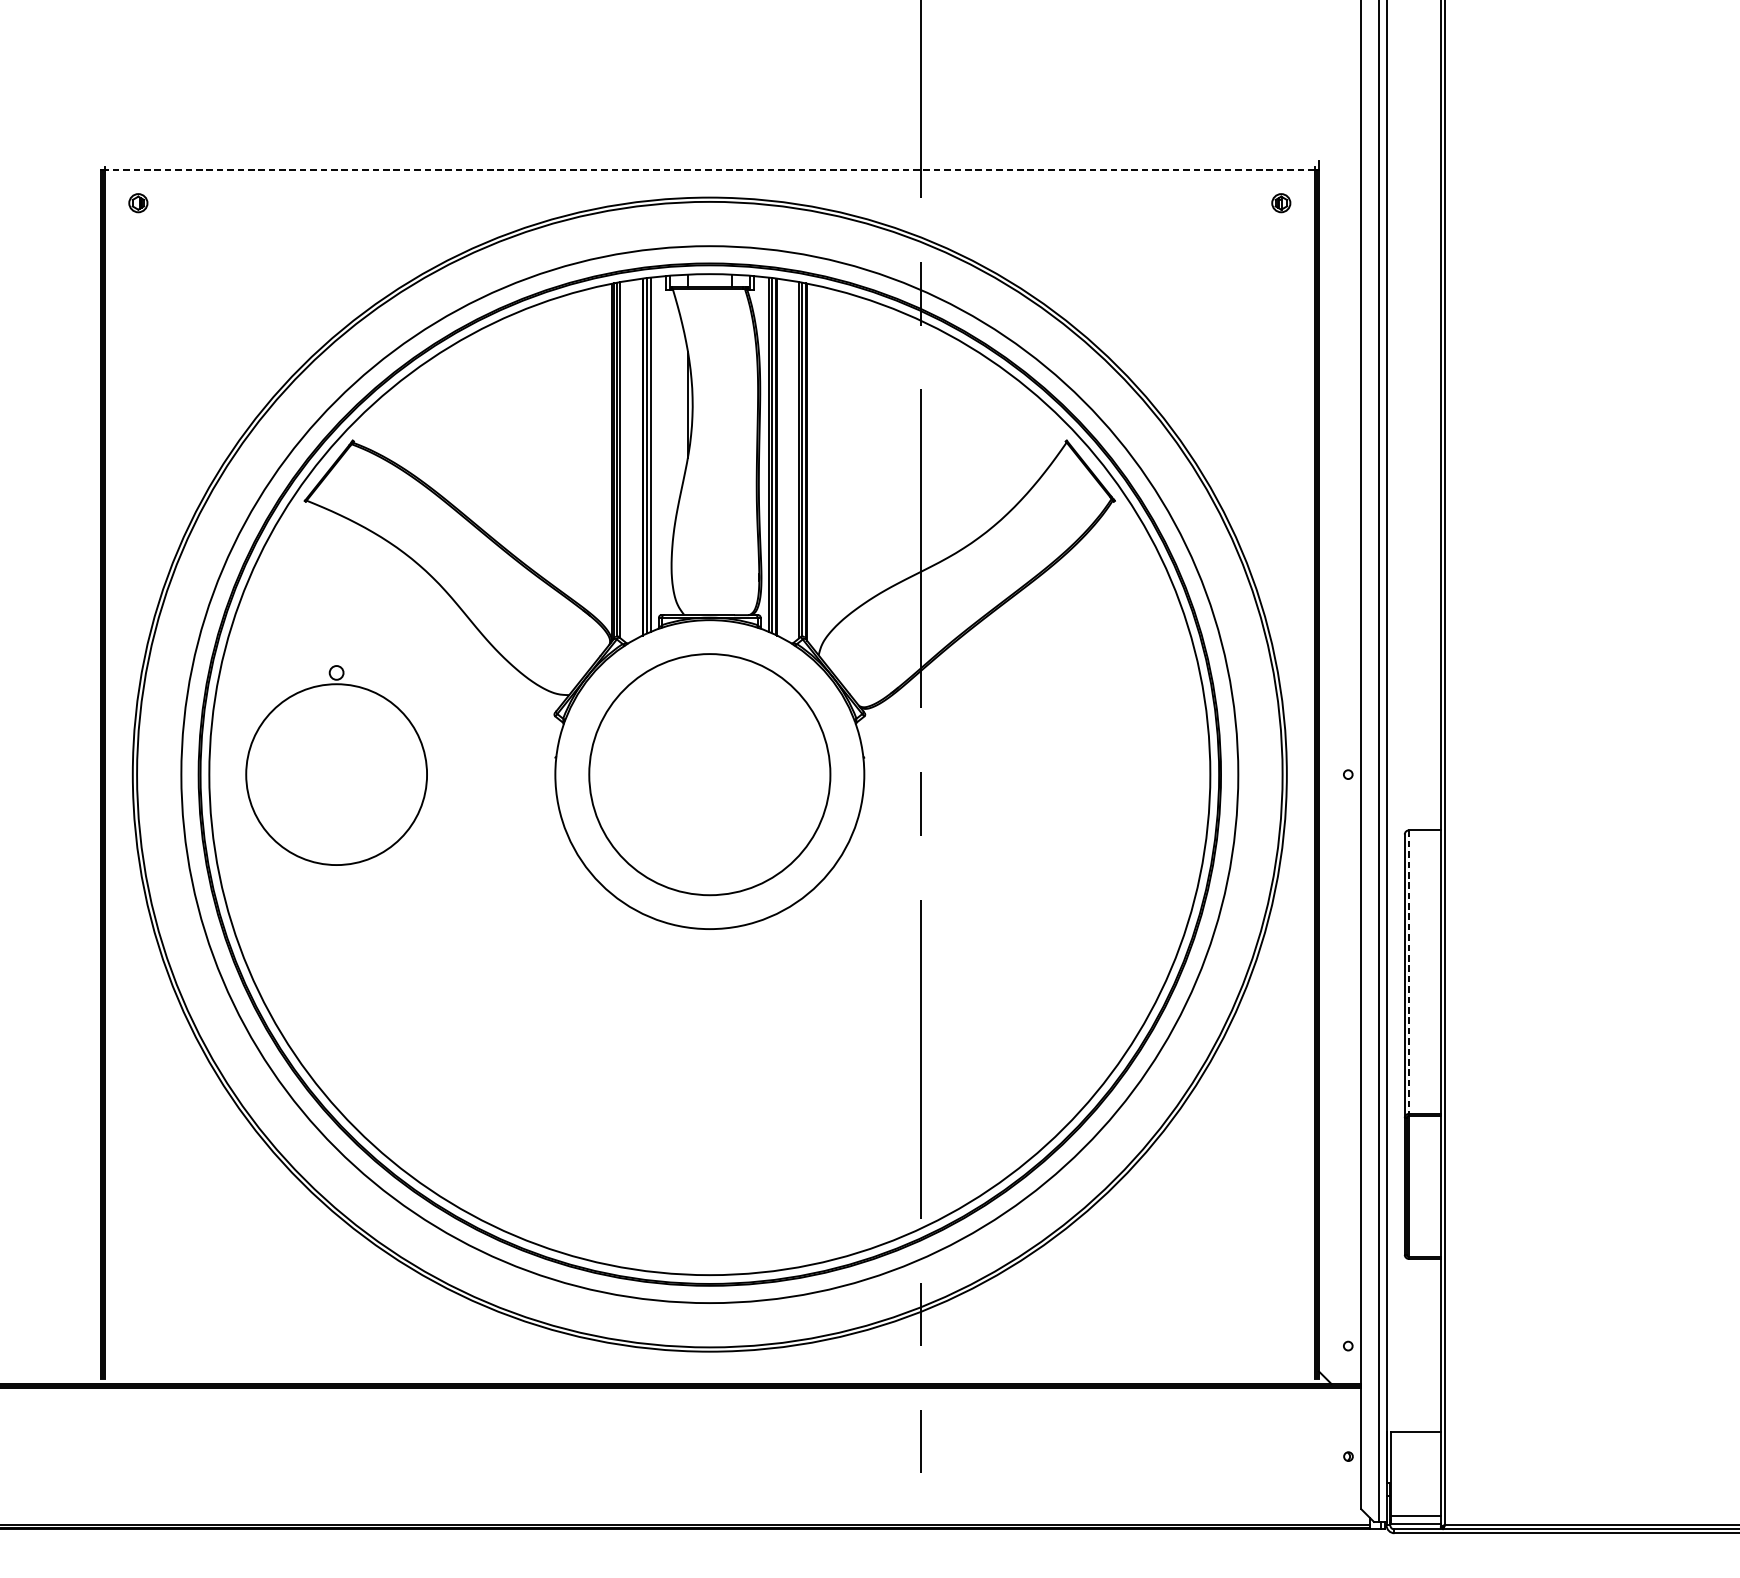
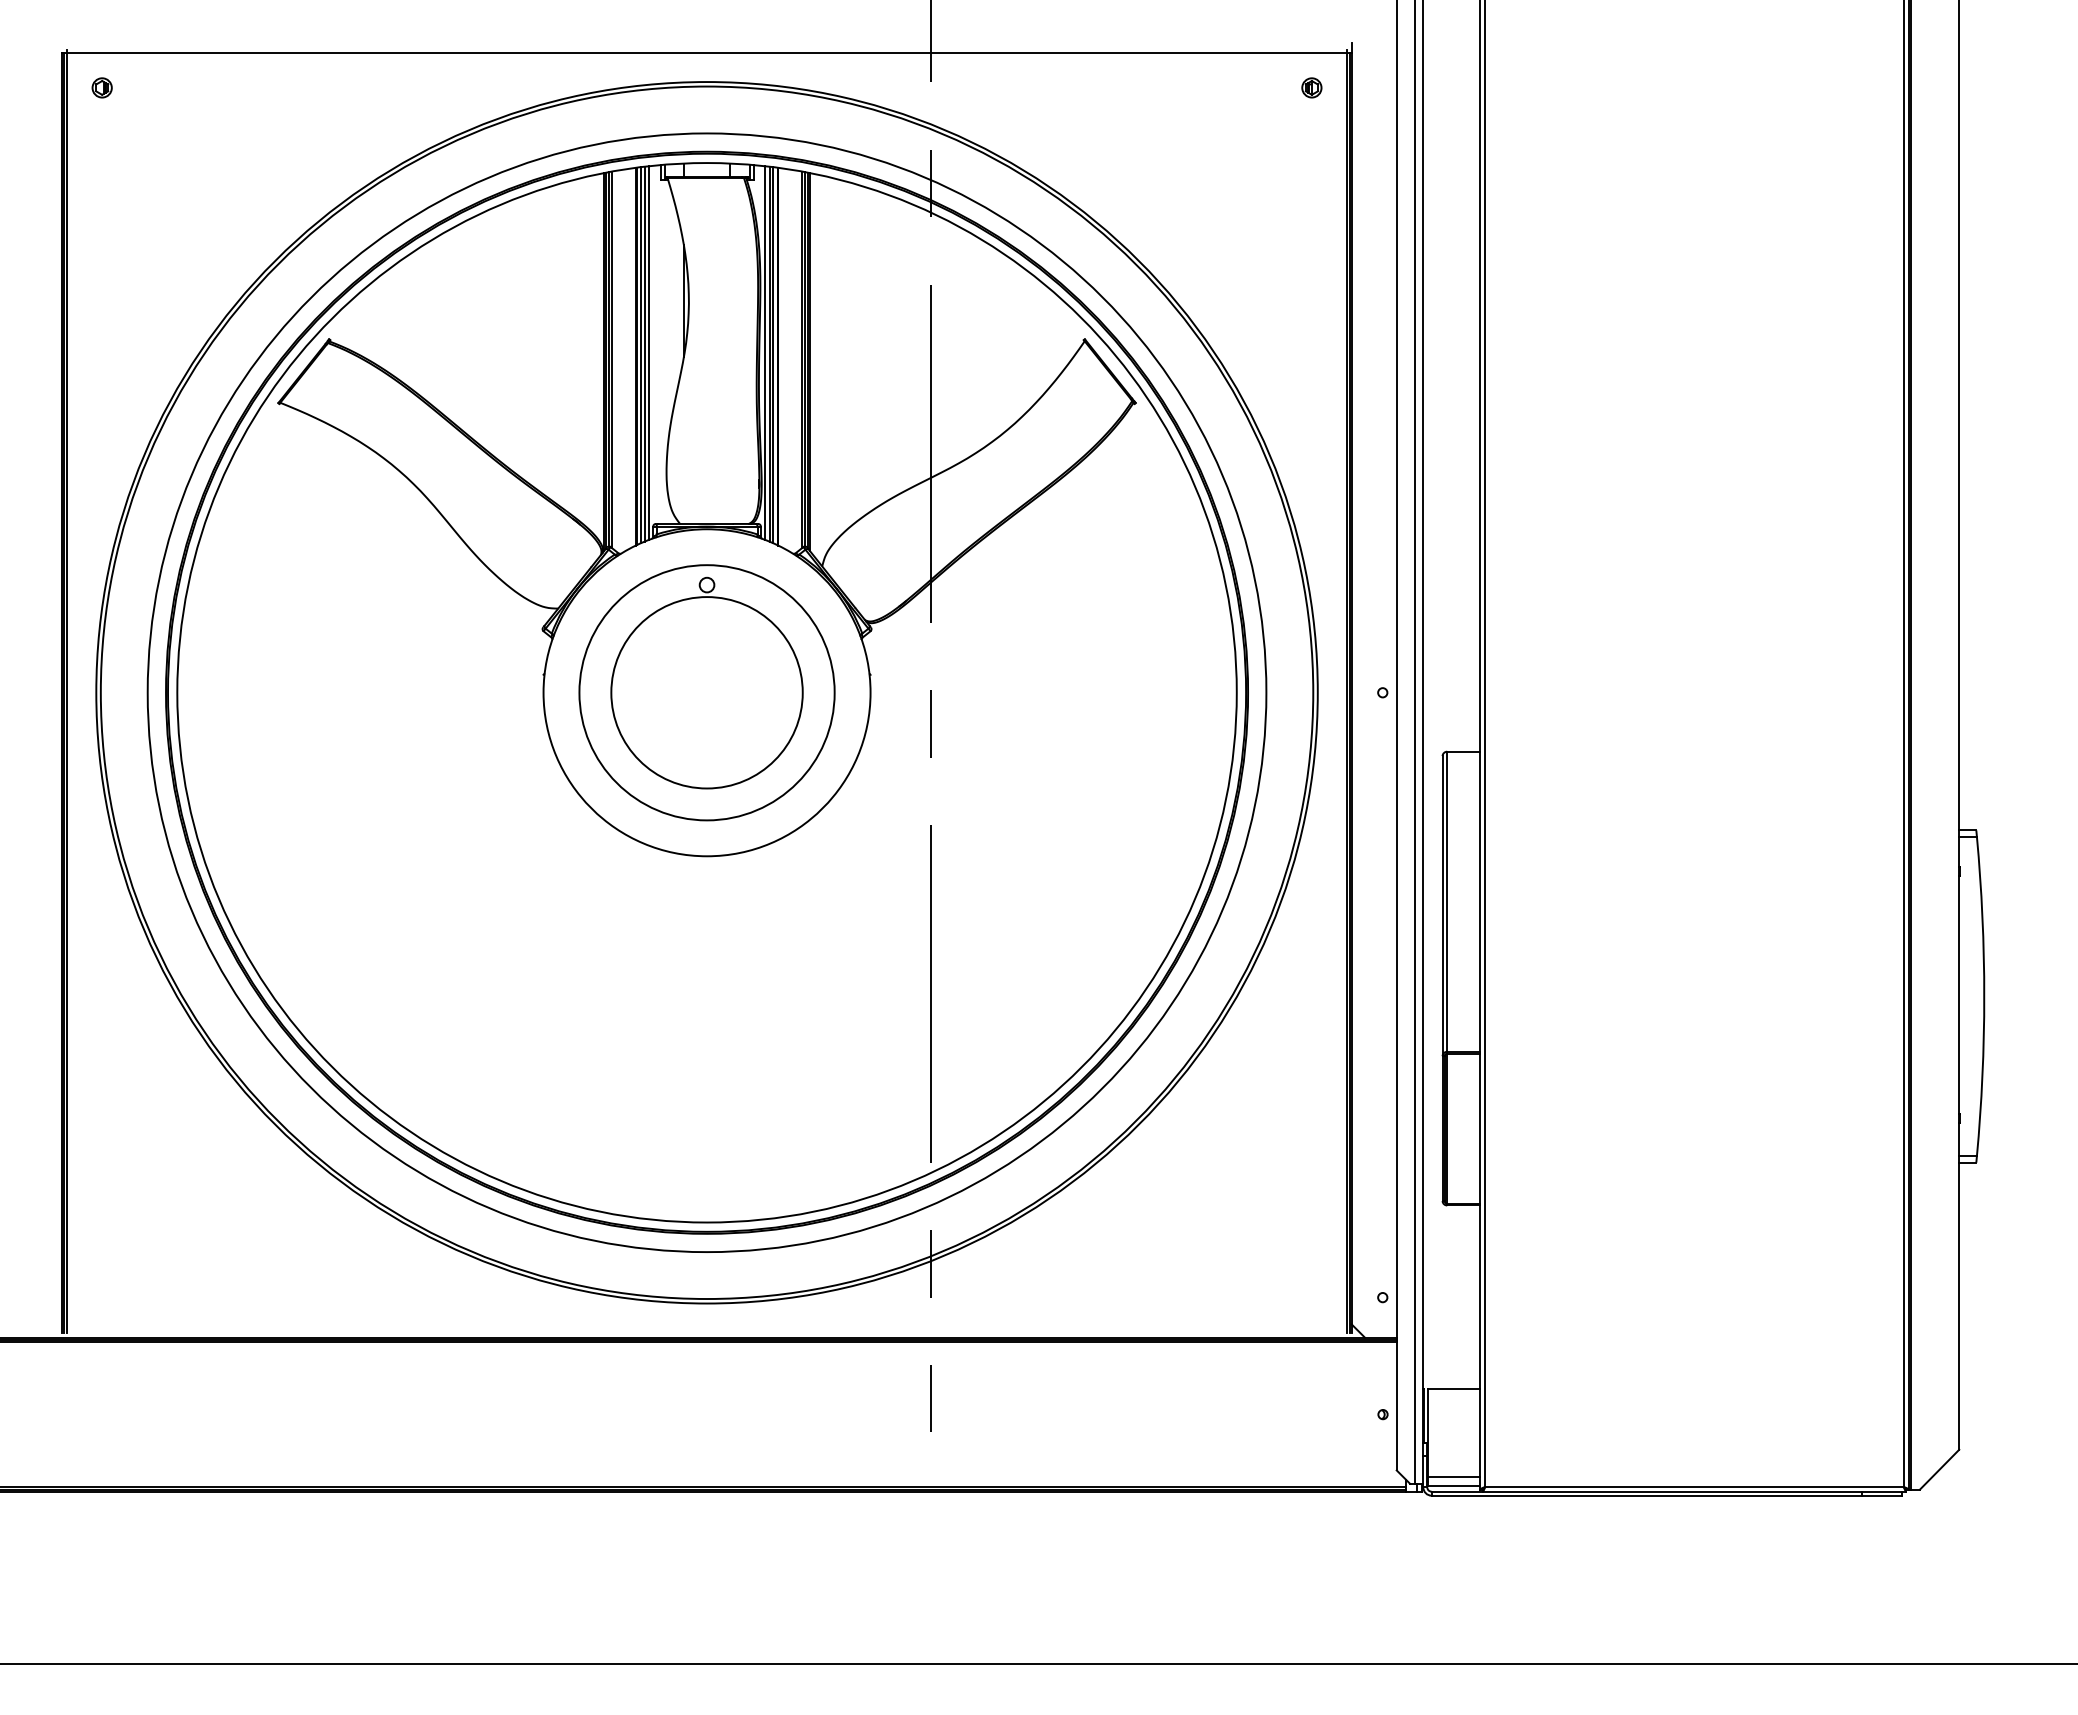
line: (709, 169) -> (706, 52), dashed -> solid
line: (654, 454) -> (648, 353), added
line: (765, 454) -> (765, 353), added
part: (336, 764) -> (706, 682), moved
line: (1409, 972) -> (1447, 902), dashed -> solid

